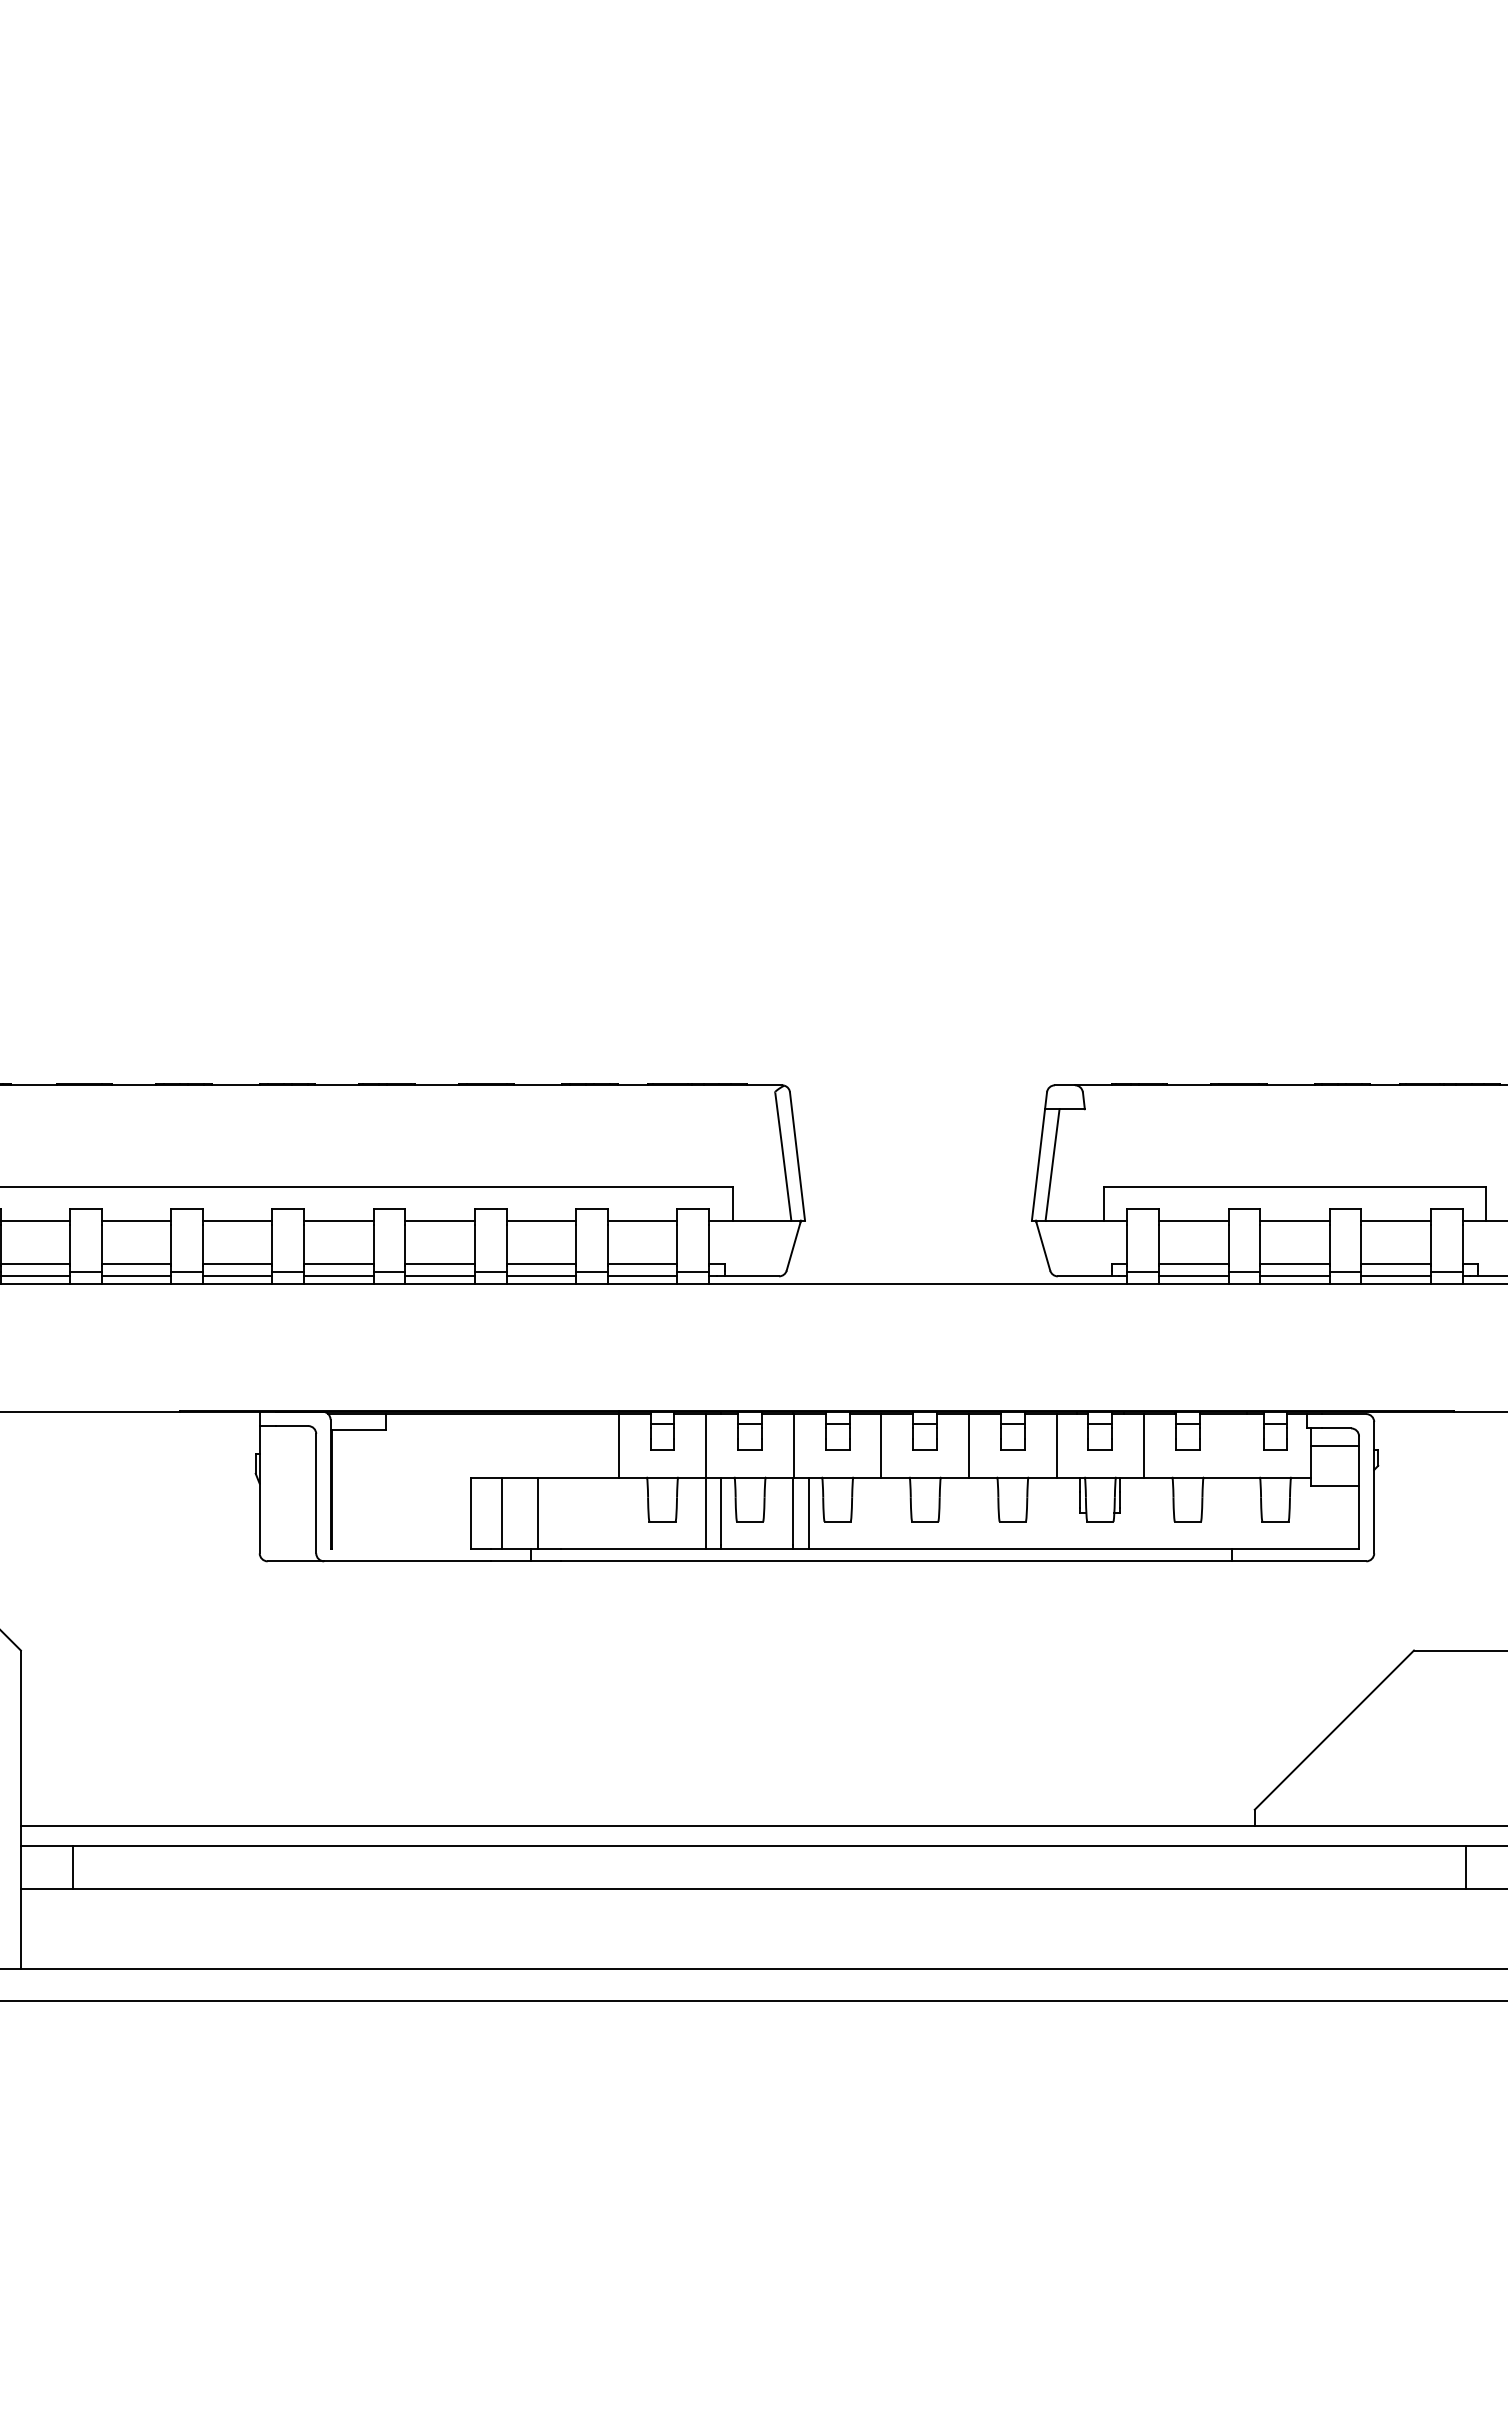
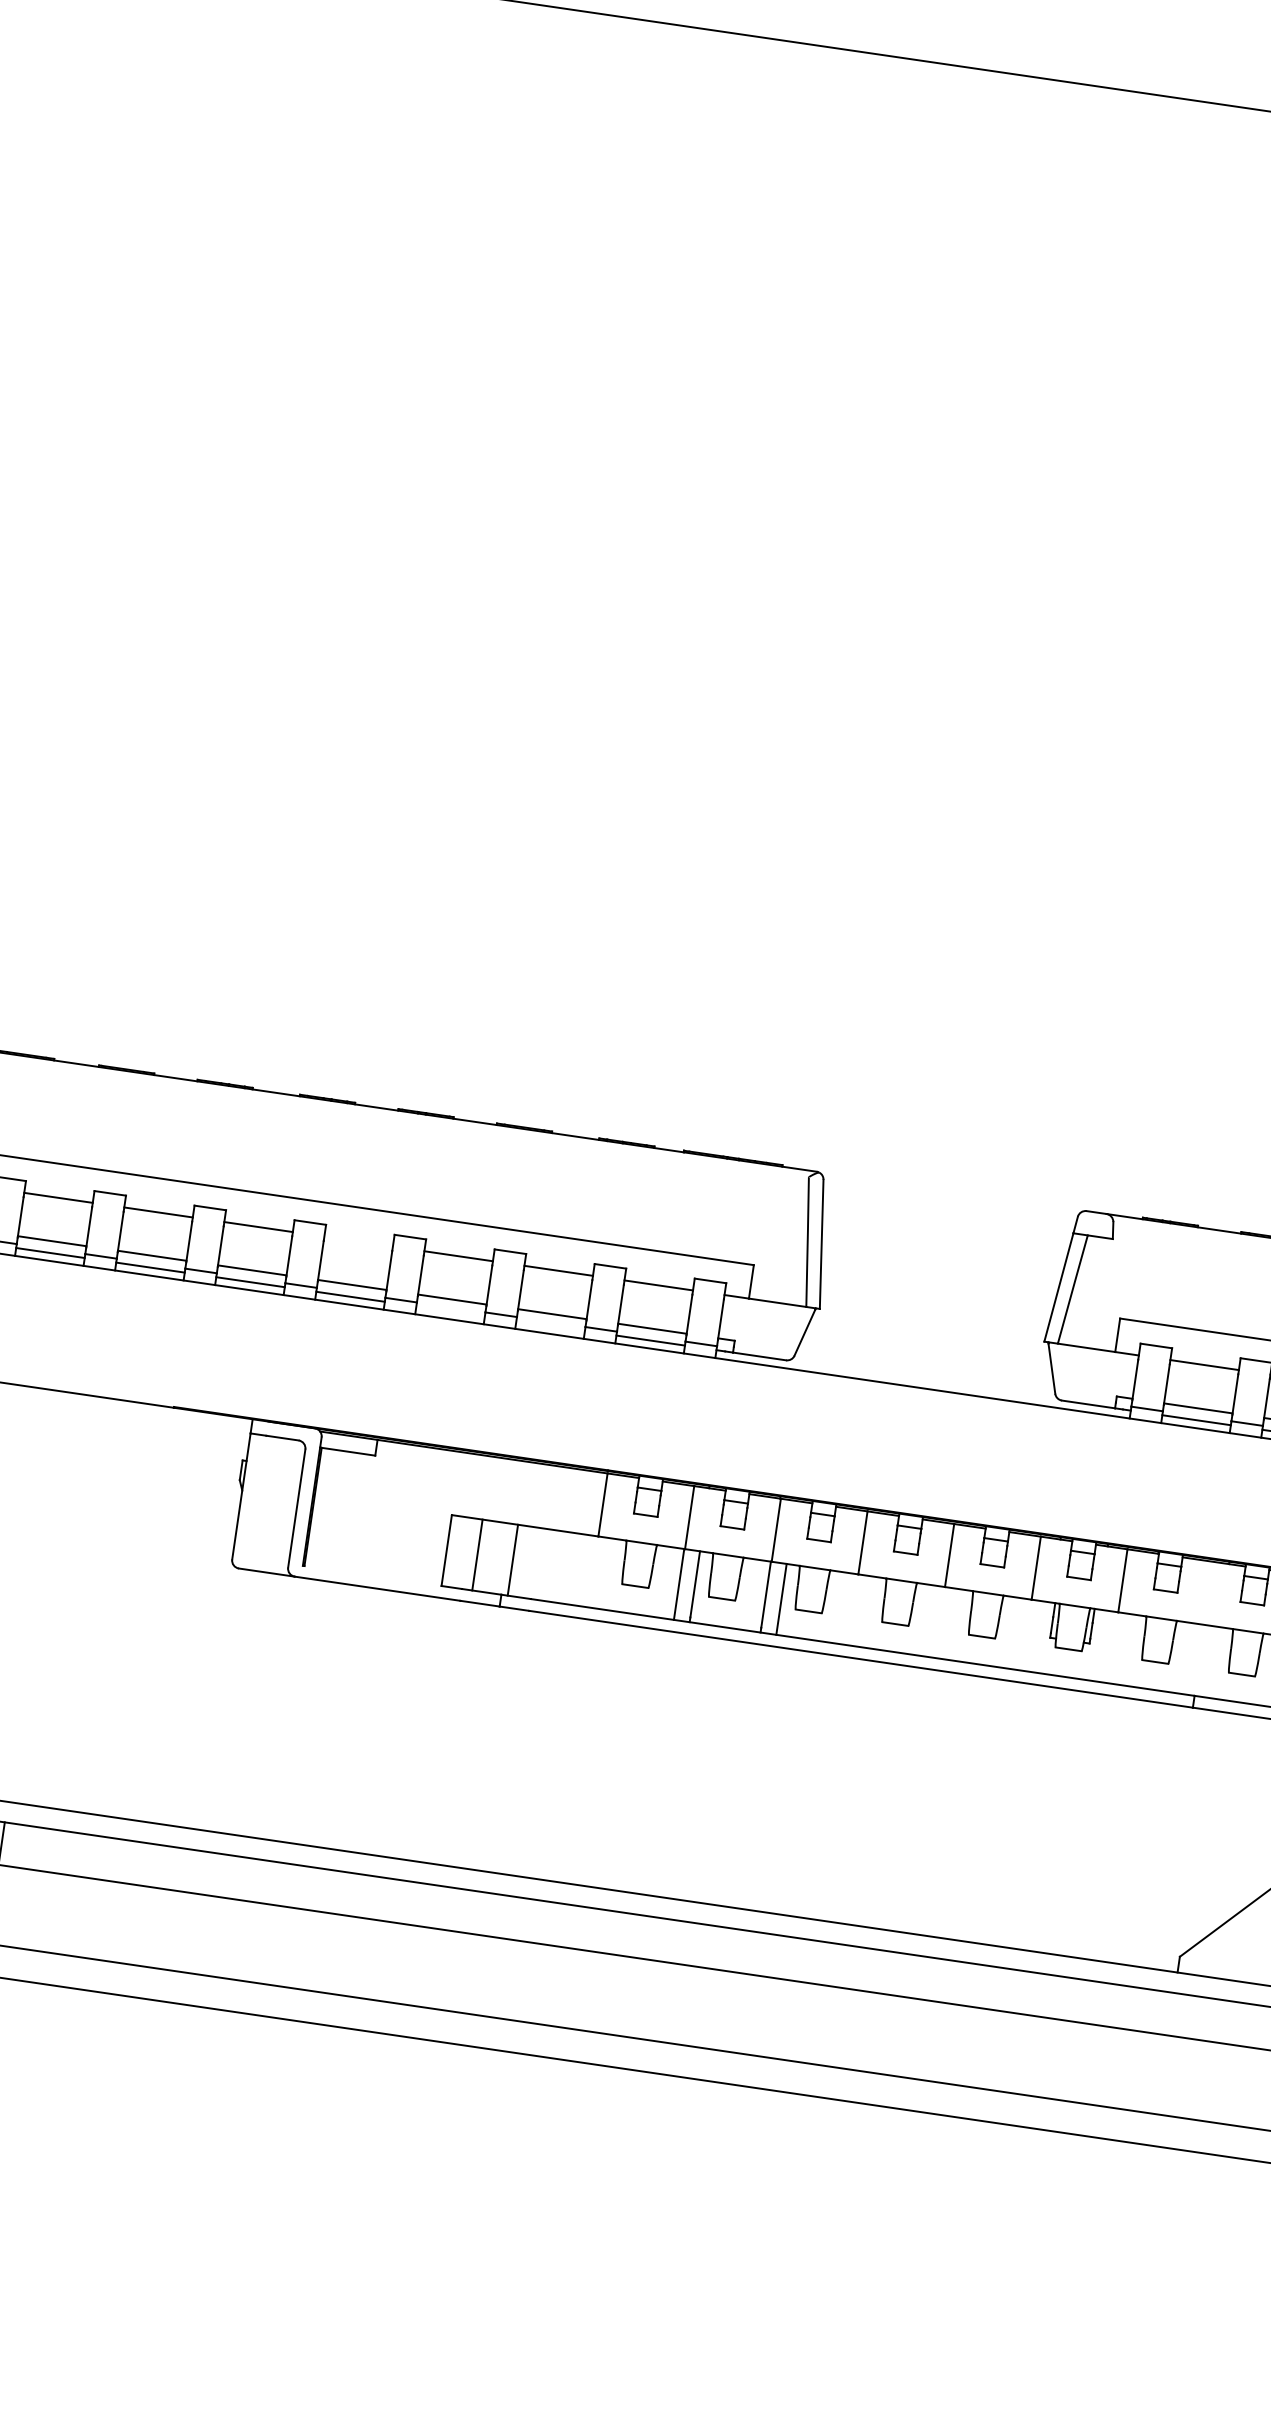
line: (338, 1220) -> (358, 1241), removed
line: (439, 1276) -> (450, 1311), removed
line: (540, 1276) -> (550, 1326), removed

